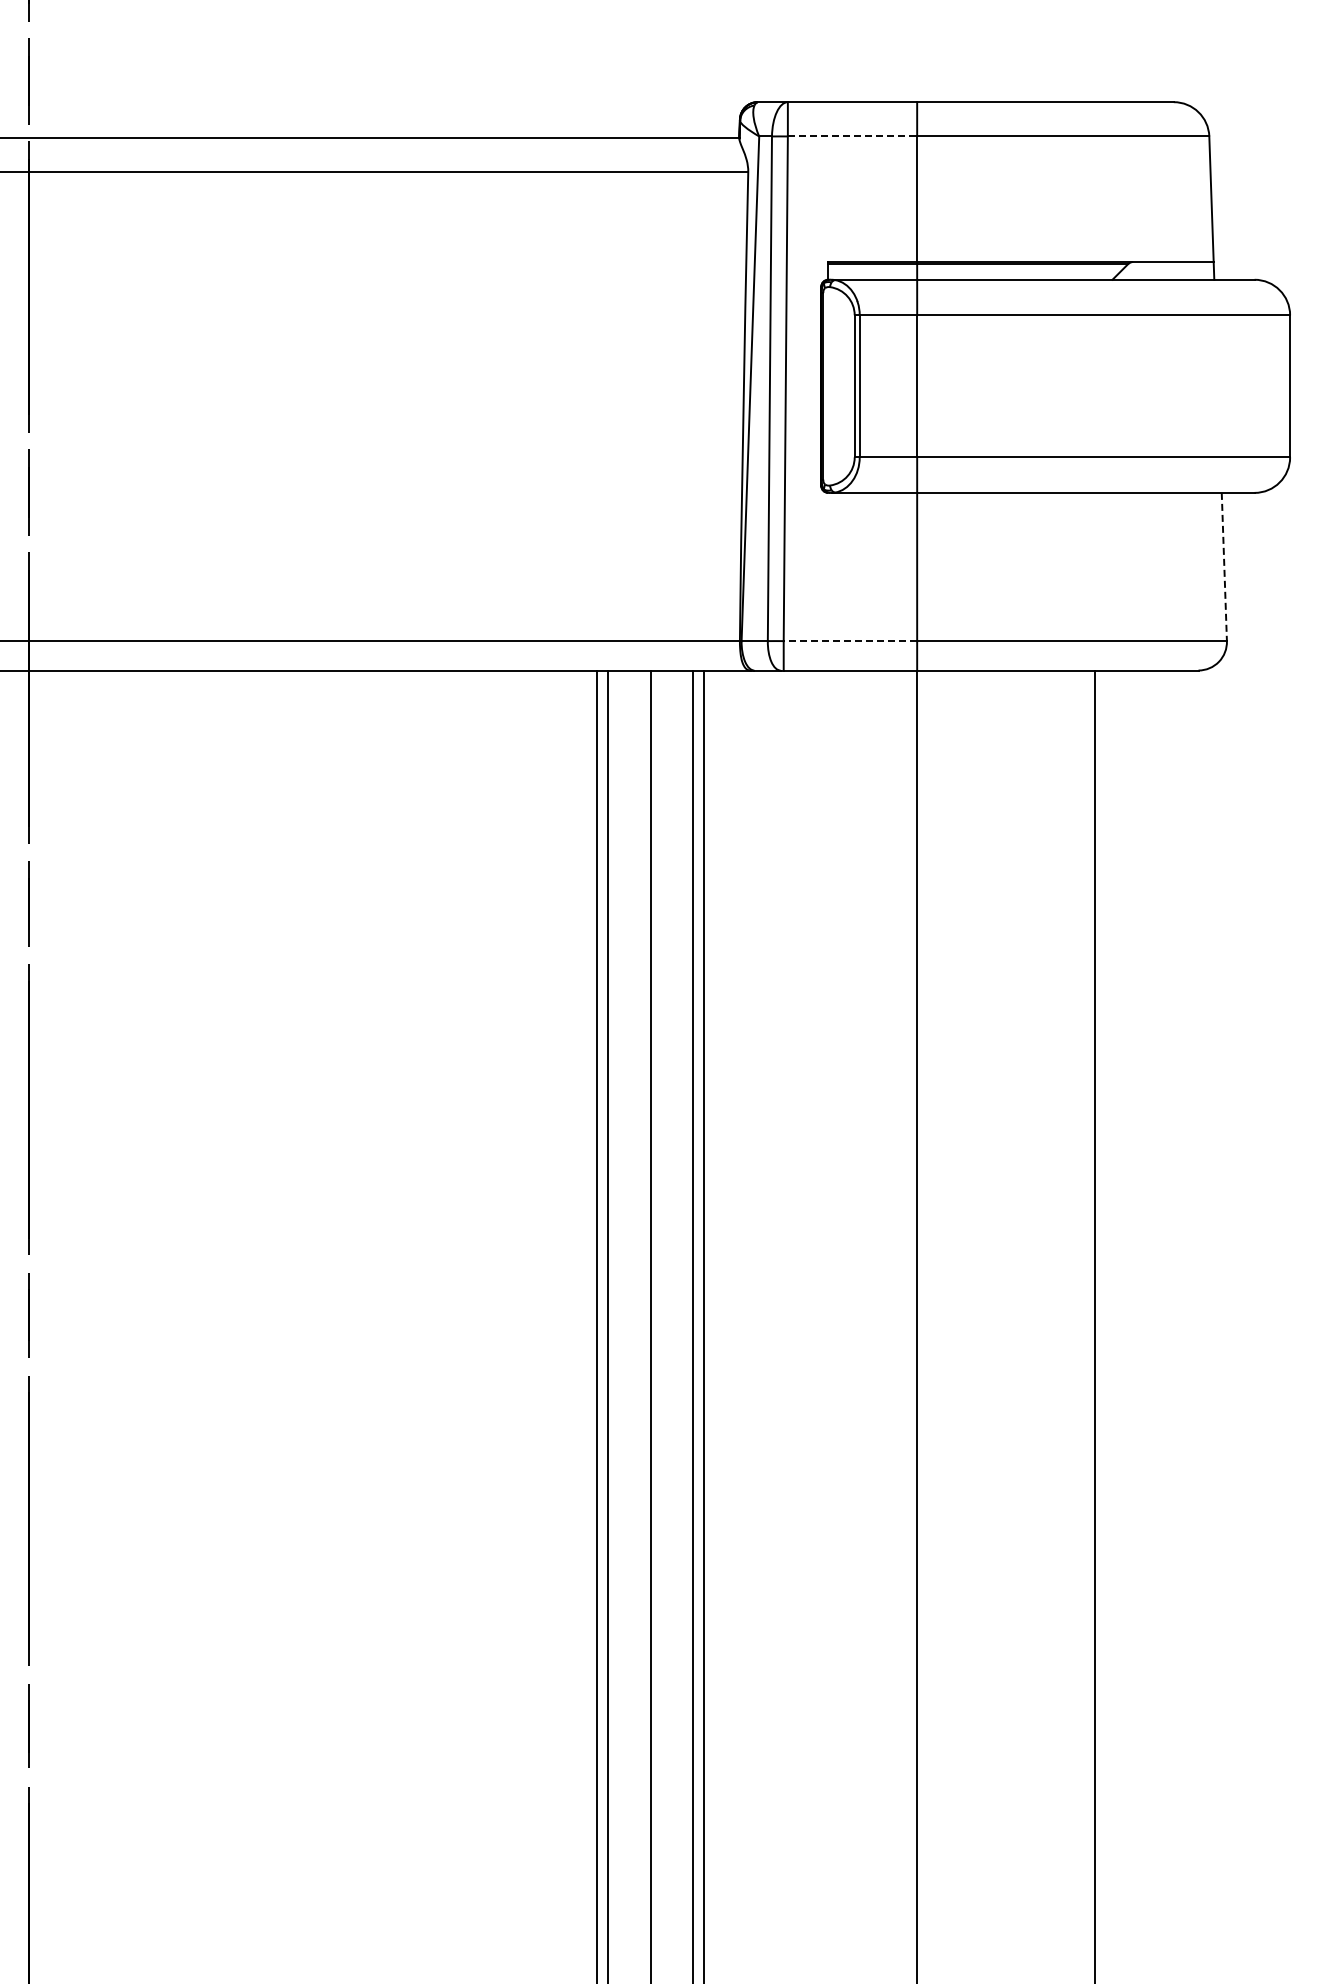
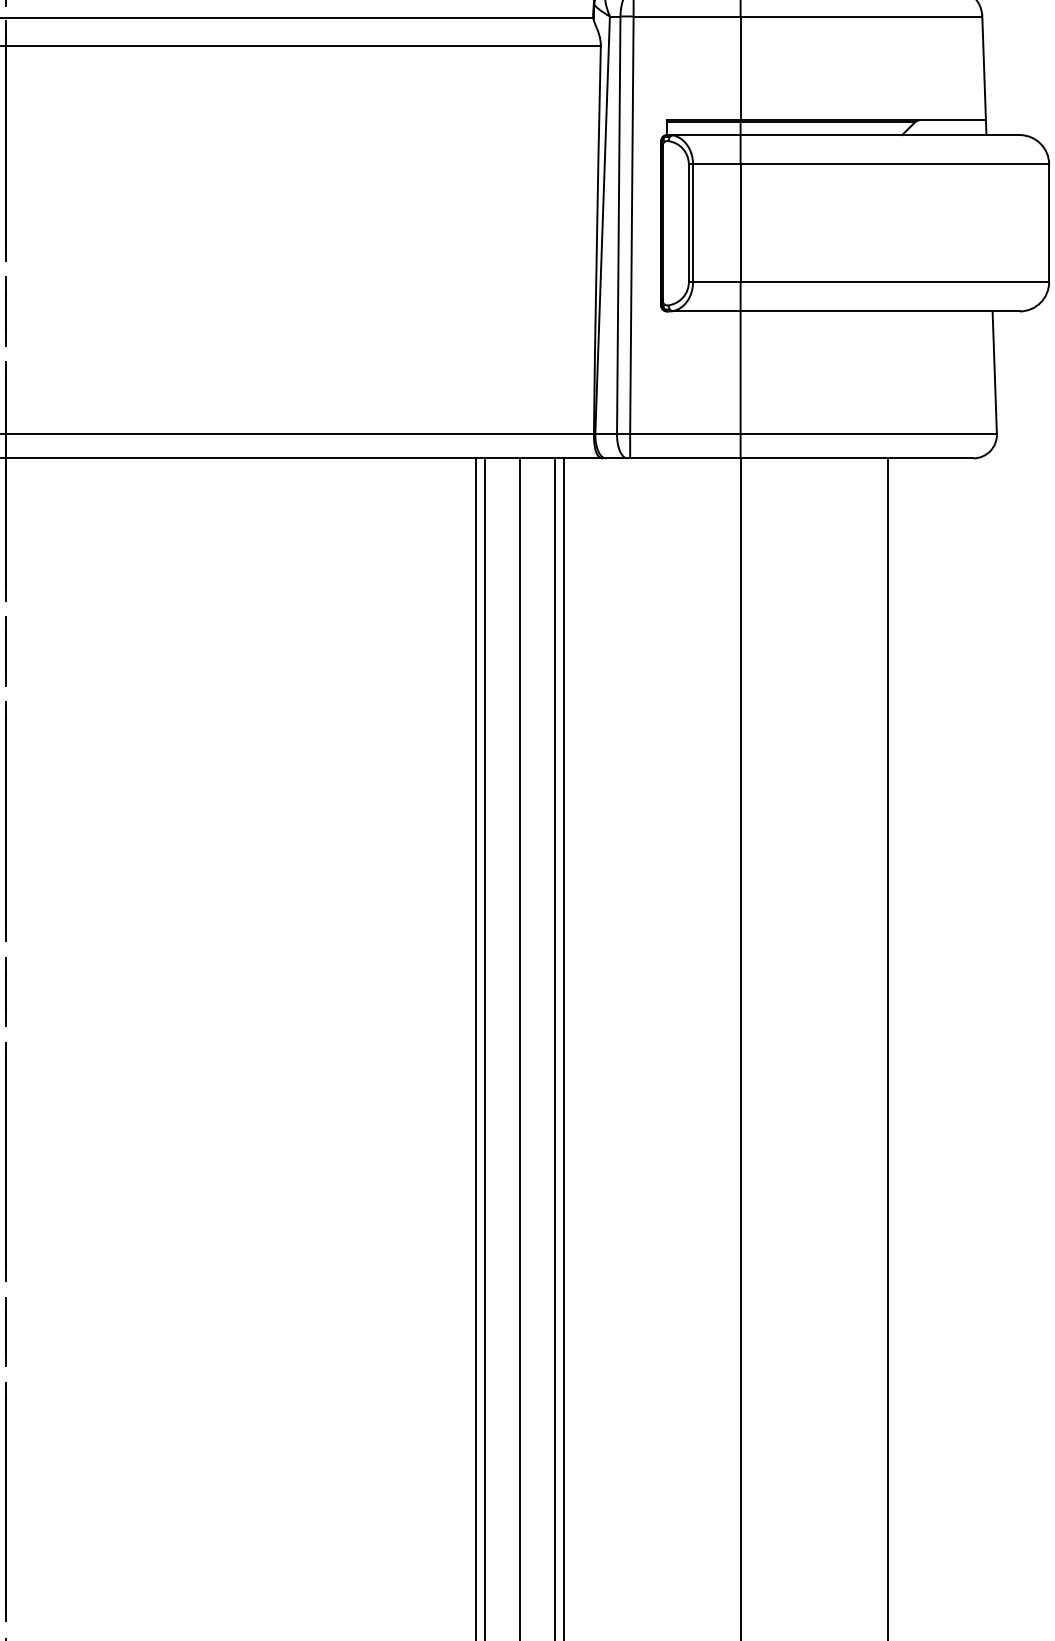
line: (852, 136) -> (687, 16), dashed -> solid
line: (1224, 567) -> (994, 373), dashed -> solid
line: (850, 641) -> (685, 434), dashed -> solid

